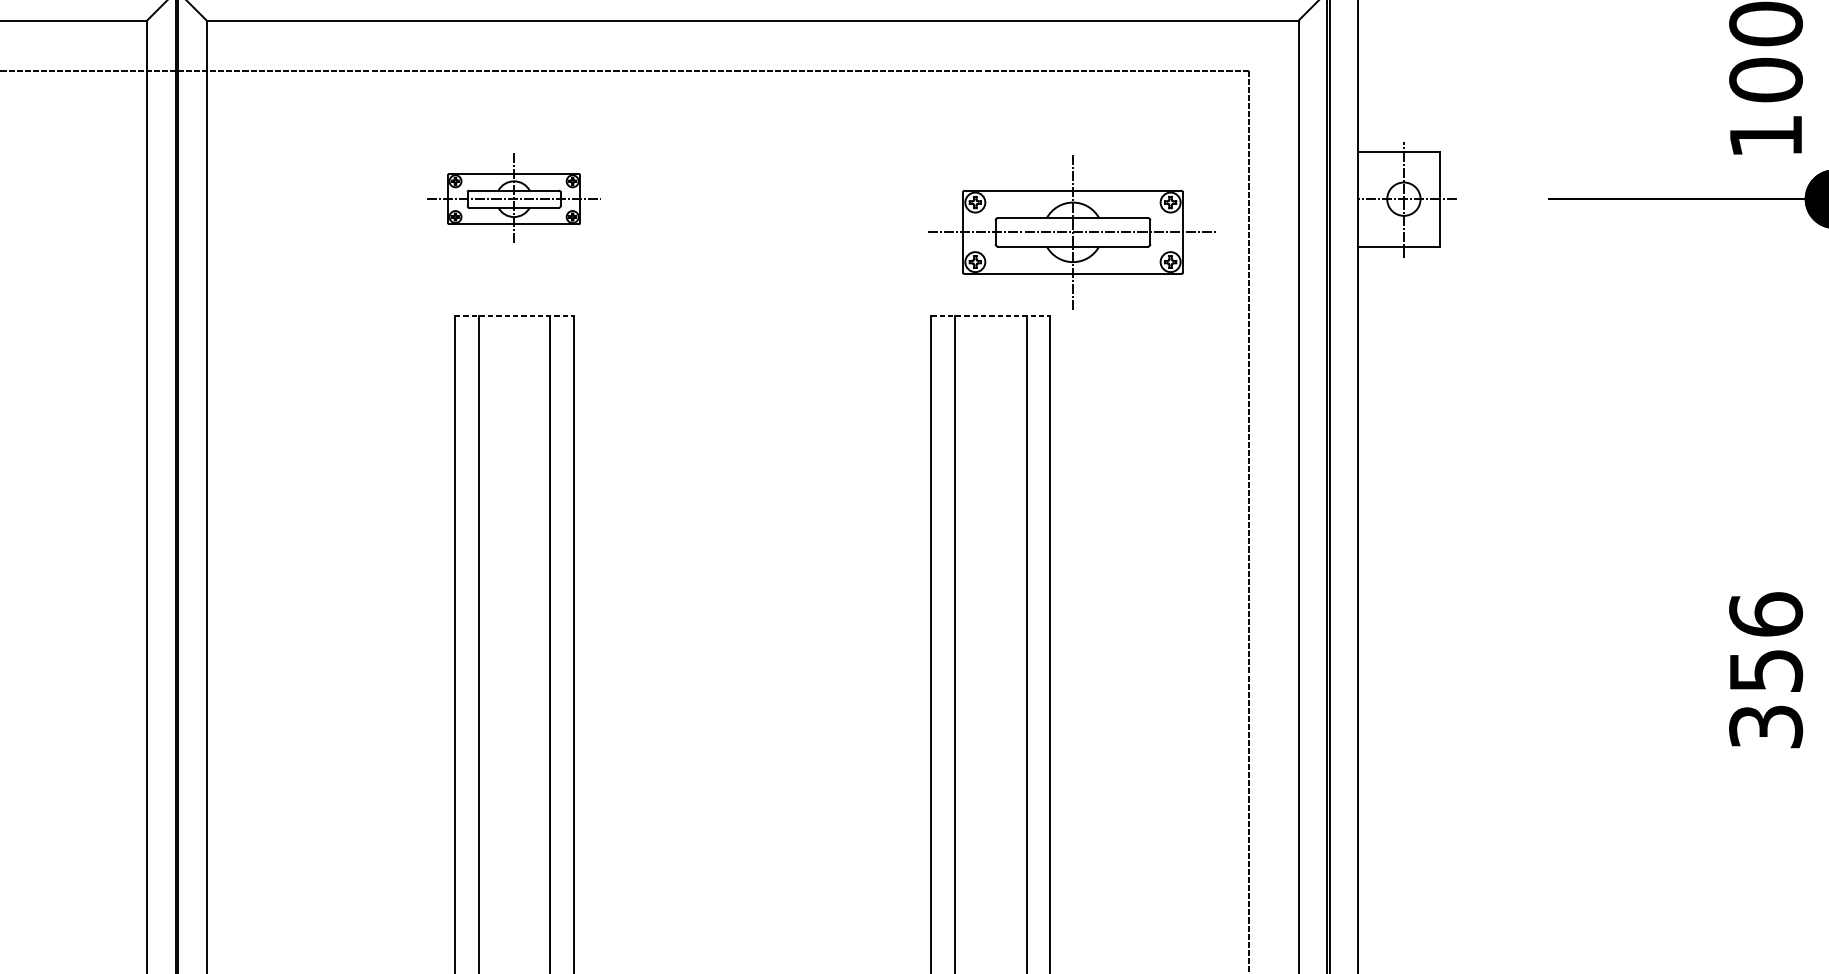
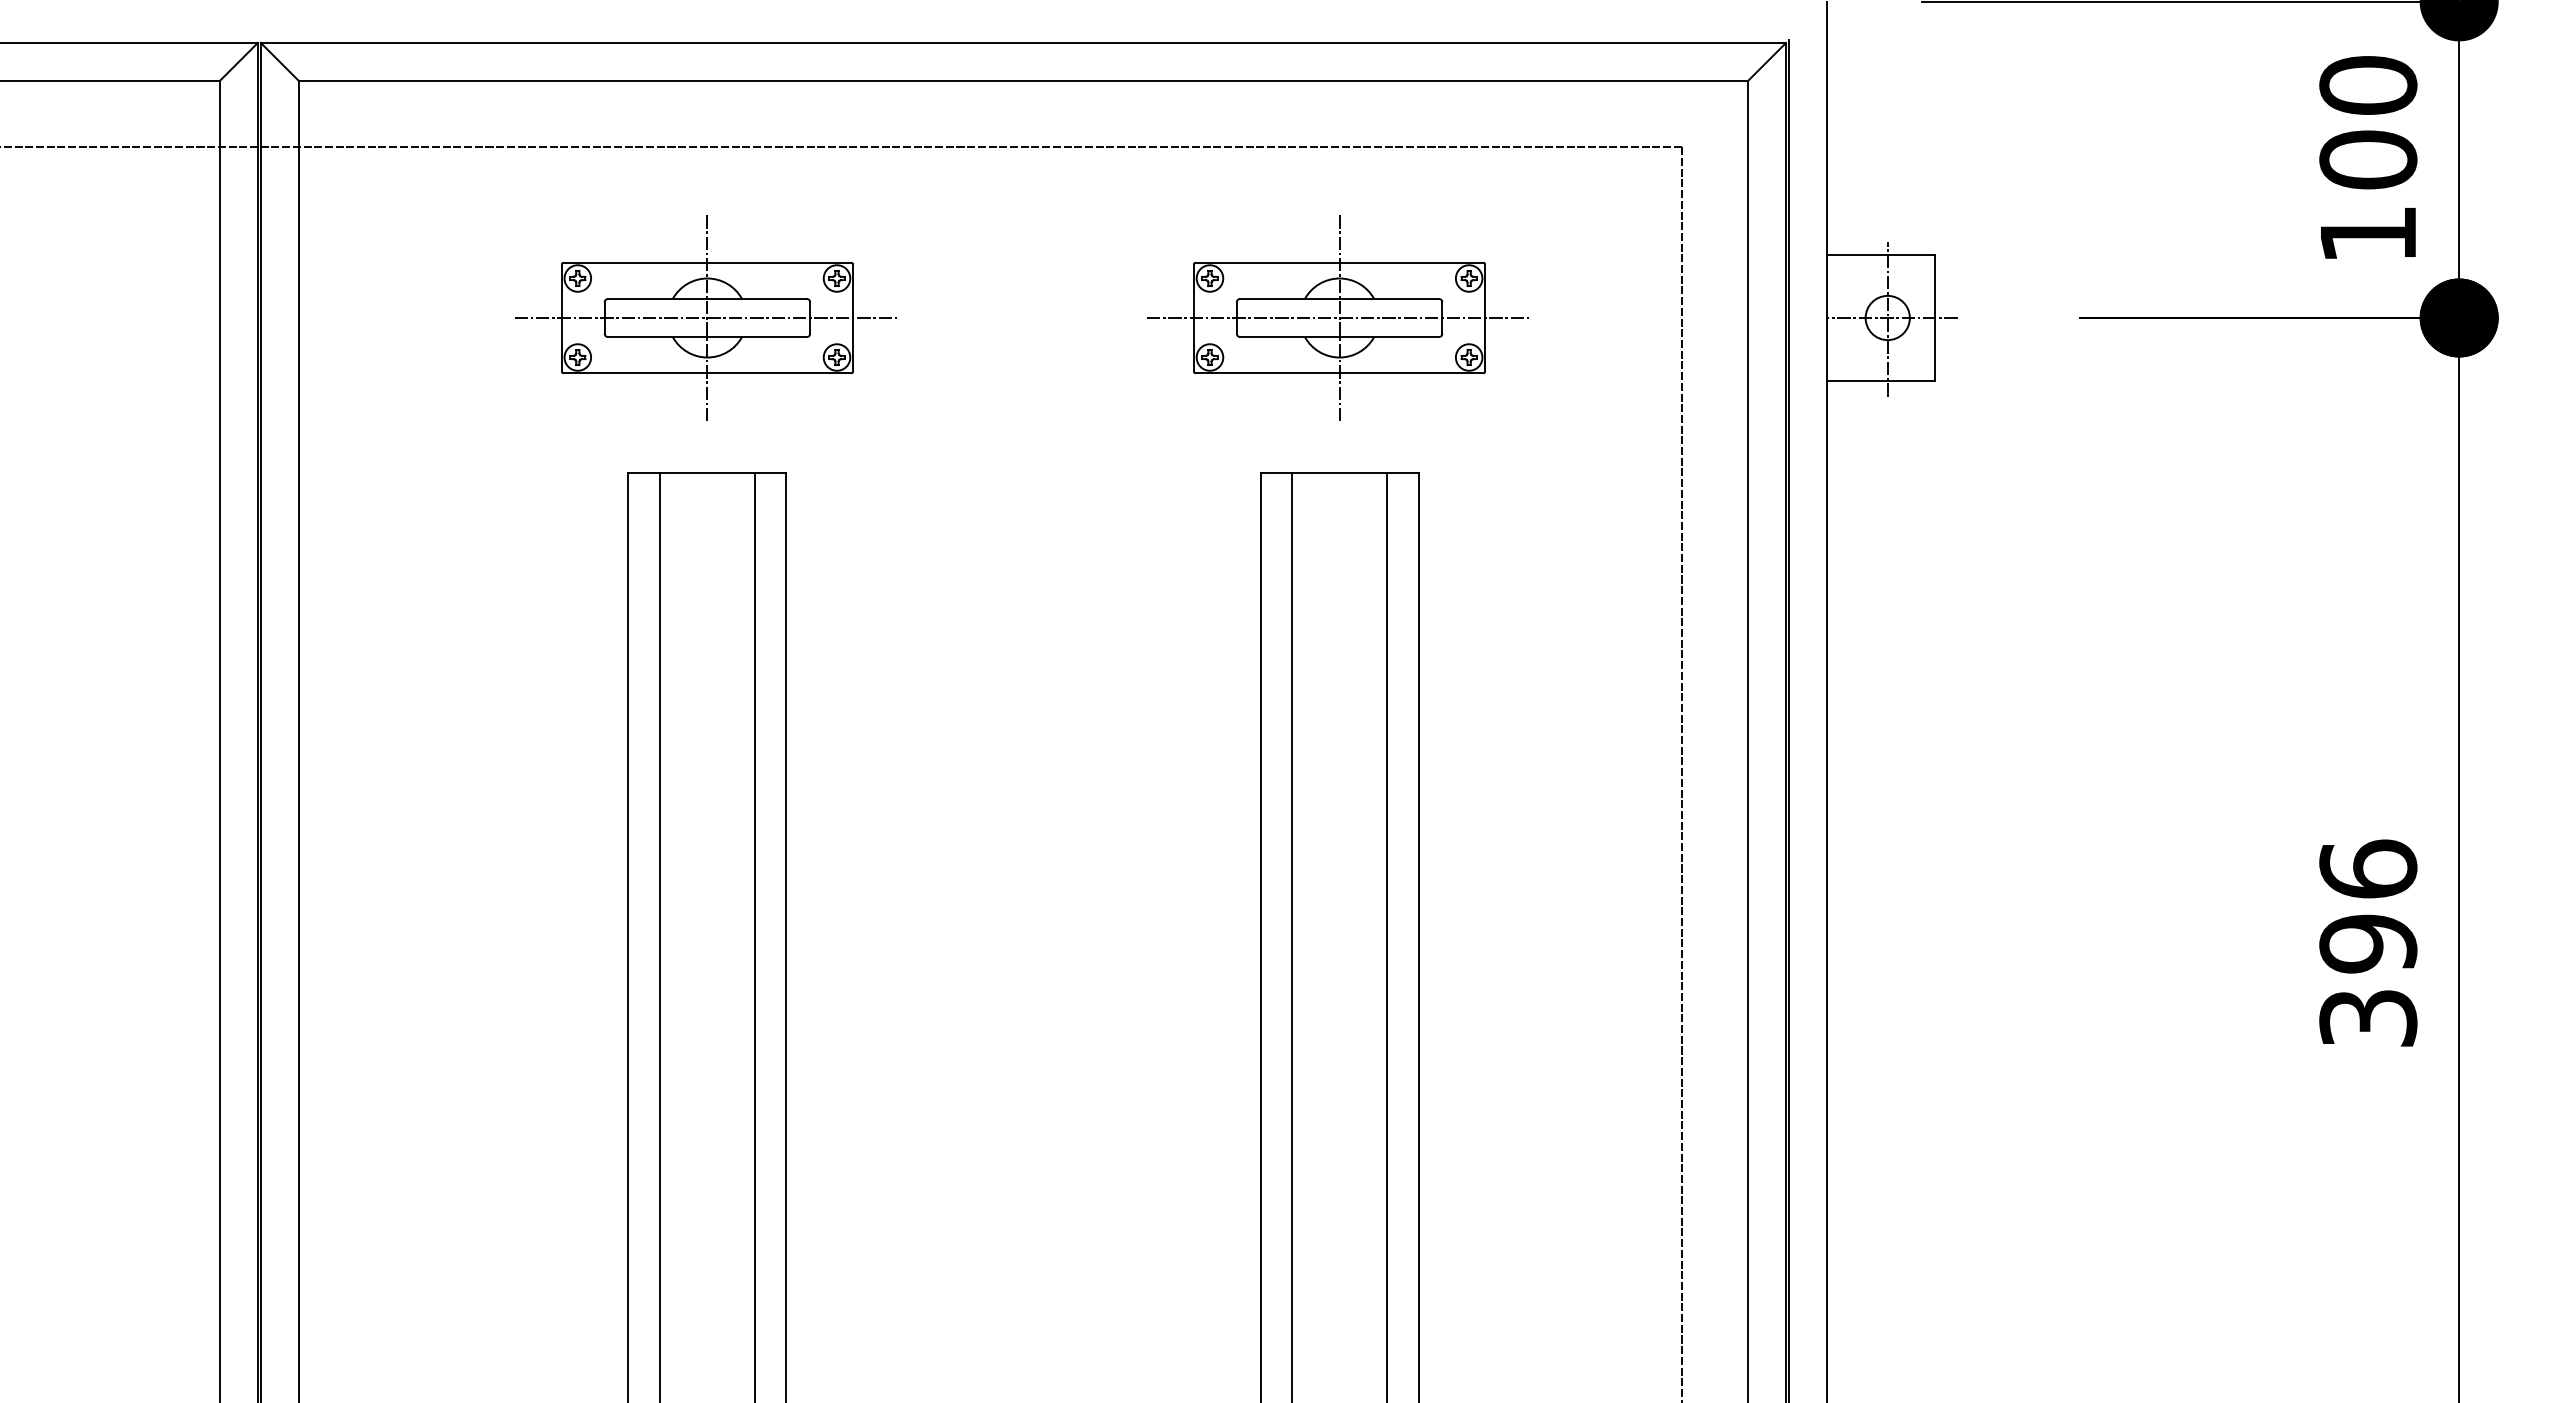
part: (513, 198) -> (705, 317), size x1.67
part: (1071, 231) -> (1337, 317), moved
line: (514, 315) -> (707, 472), dashed -> solid
line: (991, 315) -> (1340, 472), dashed -> solid
text: (1766, 670) -> (2368, 943), 356 -> 396

